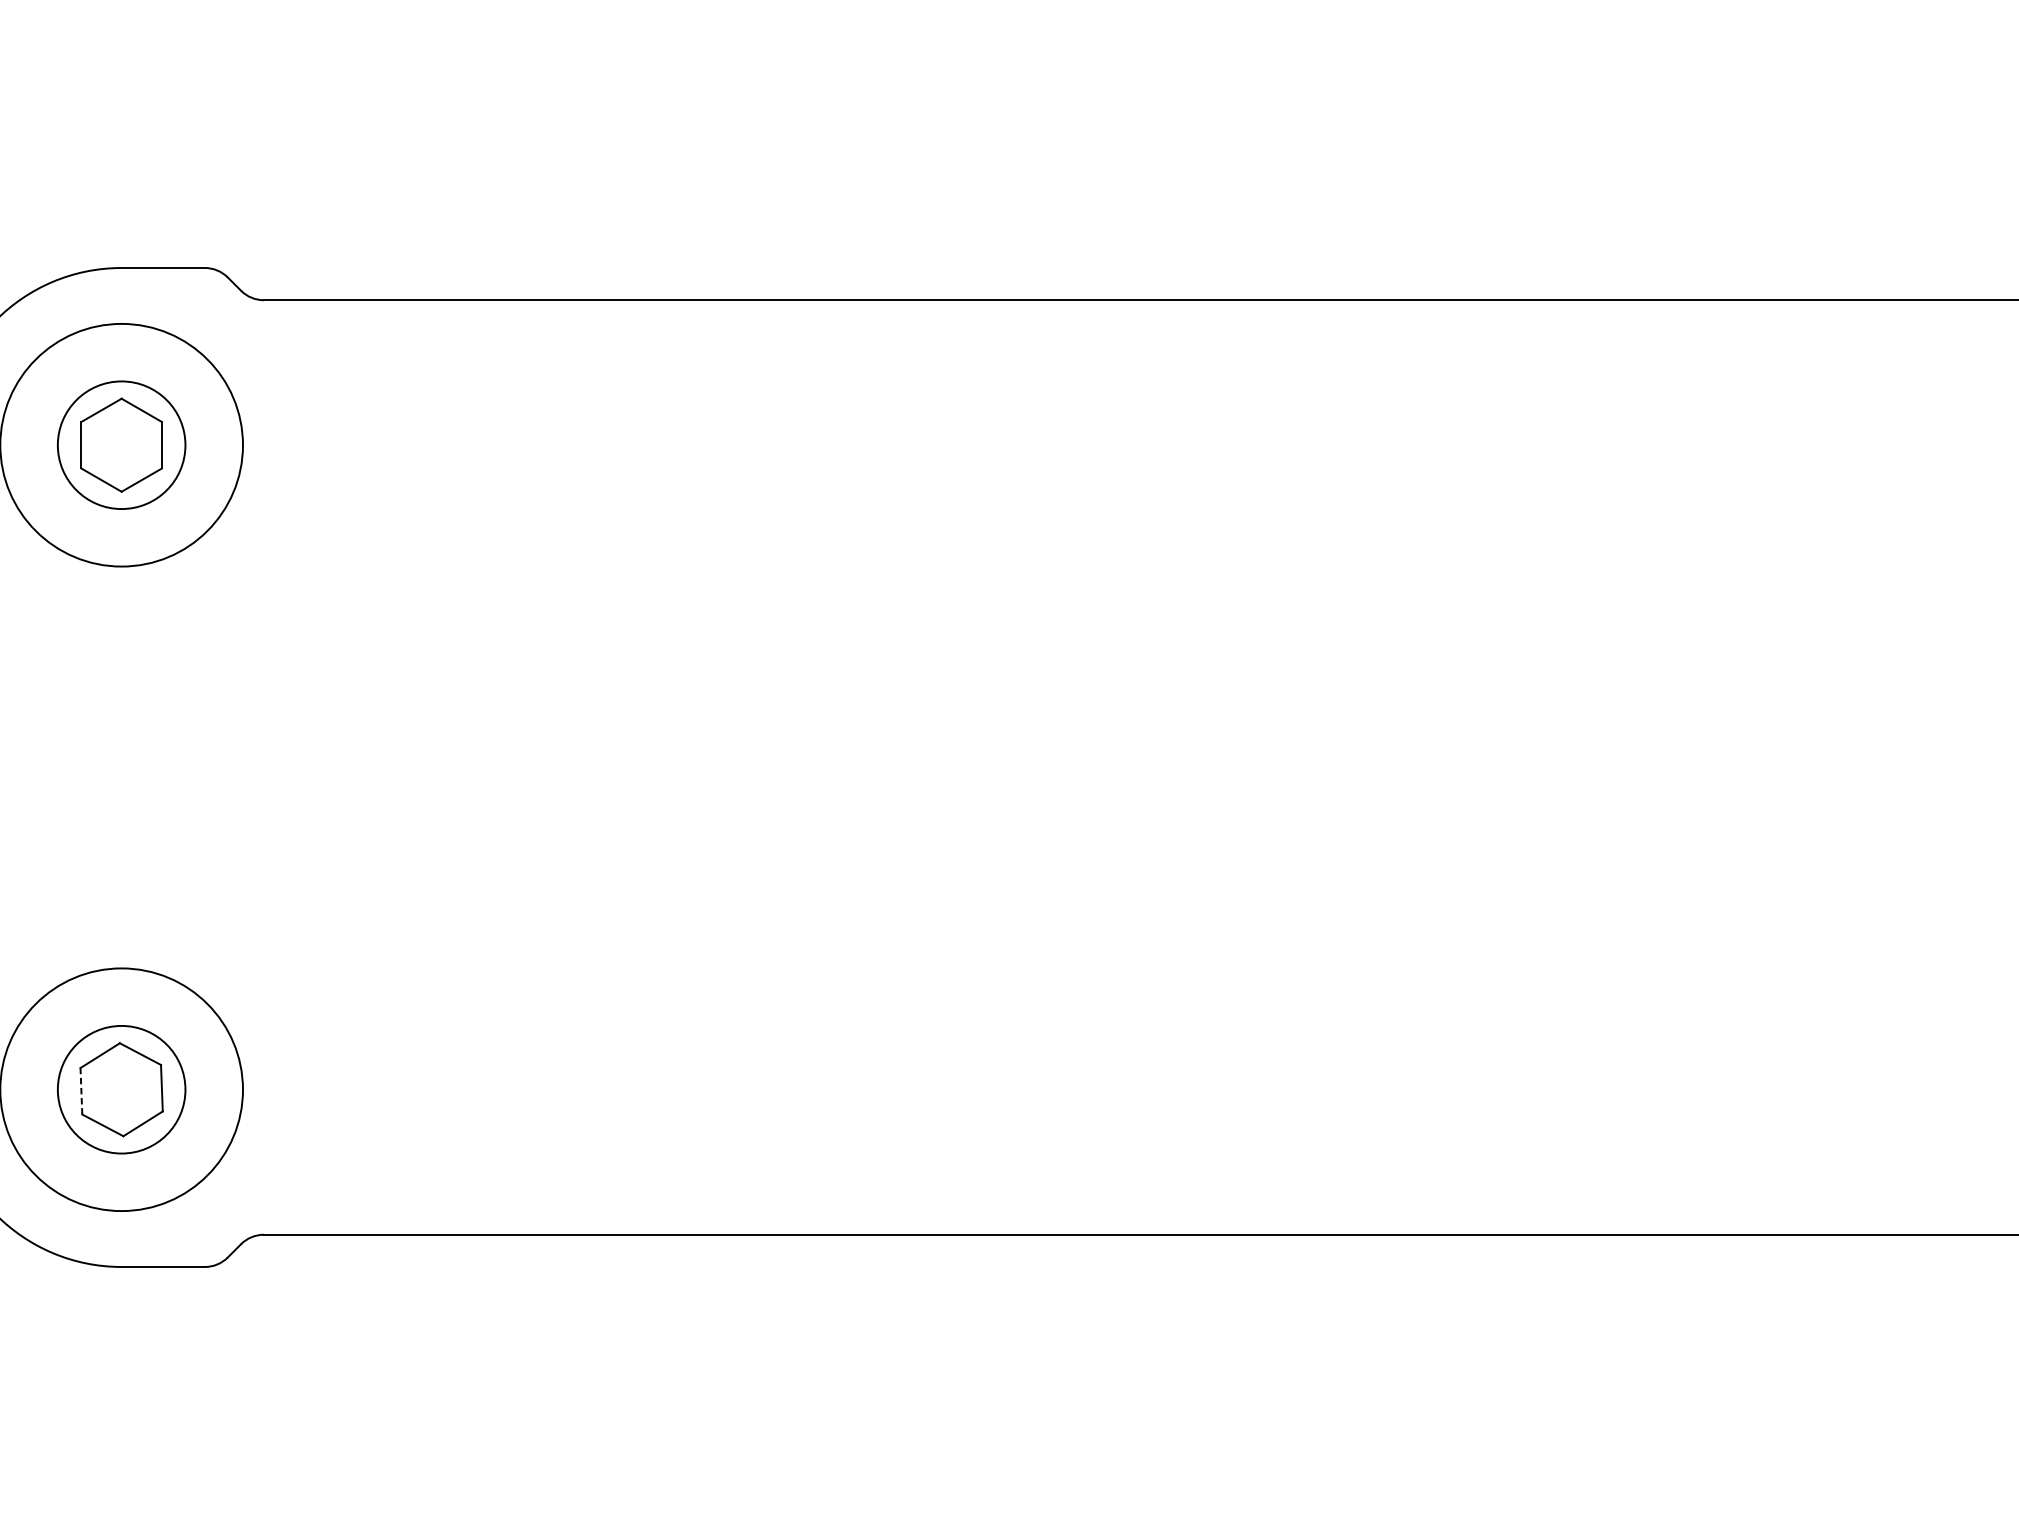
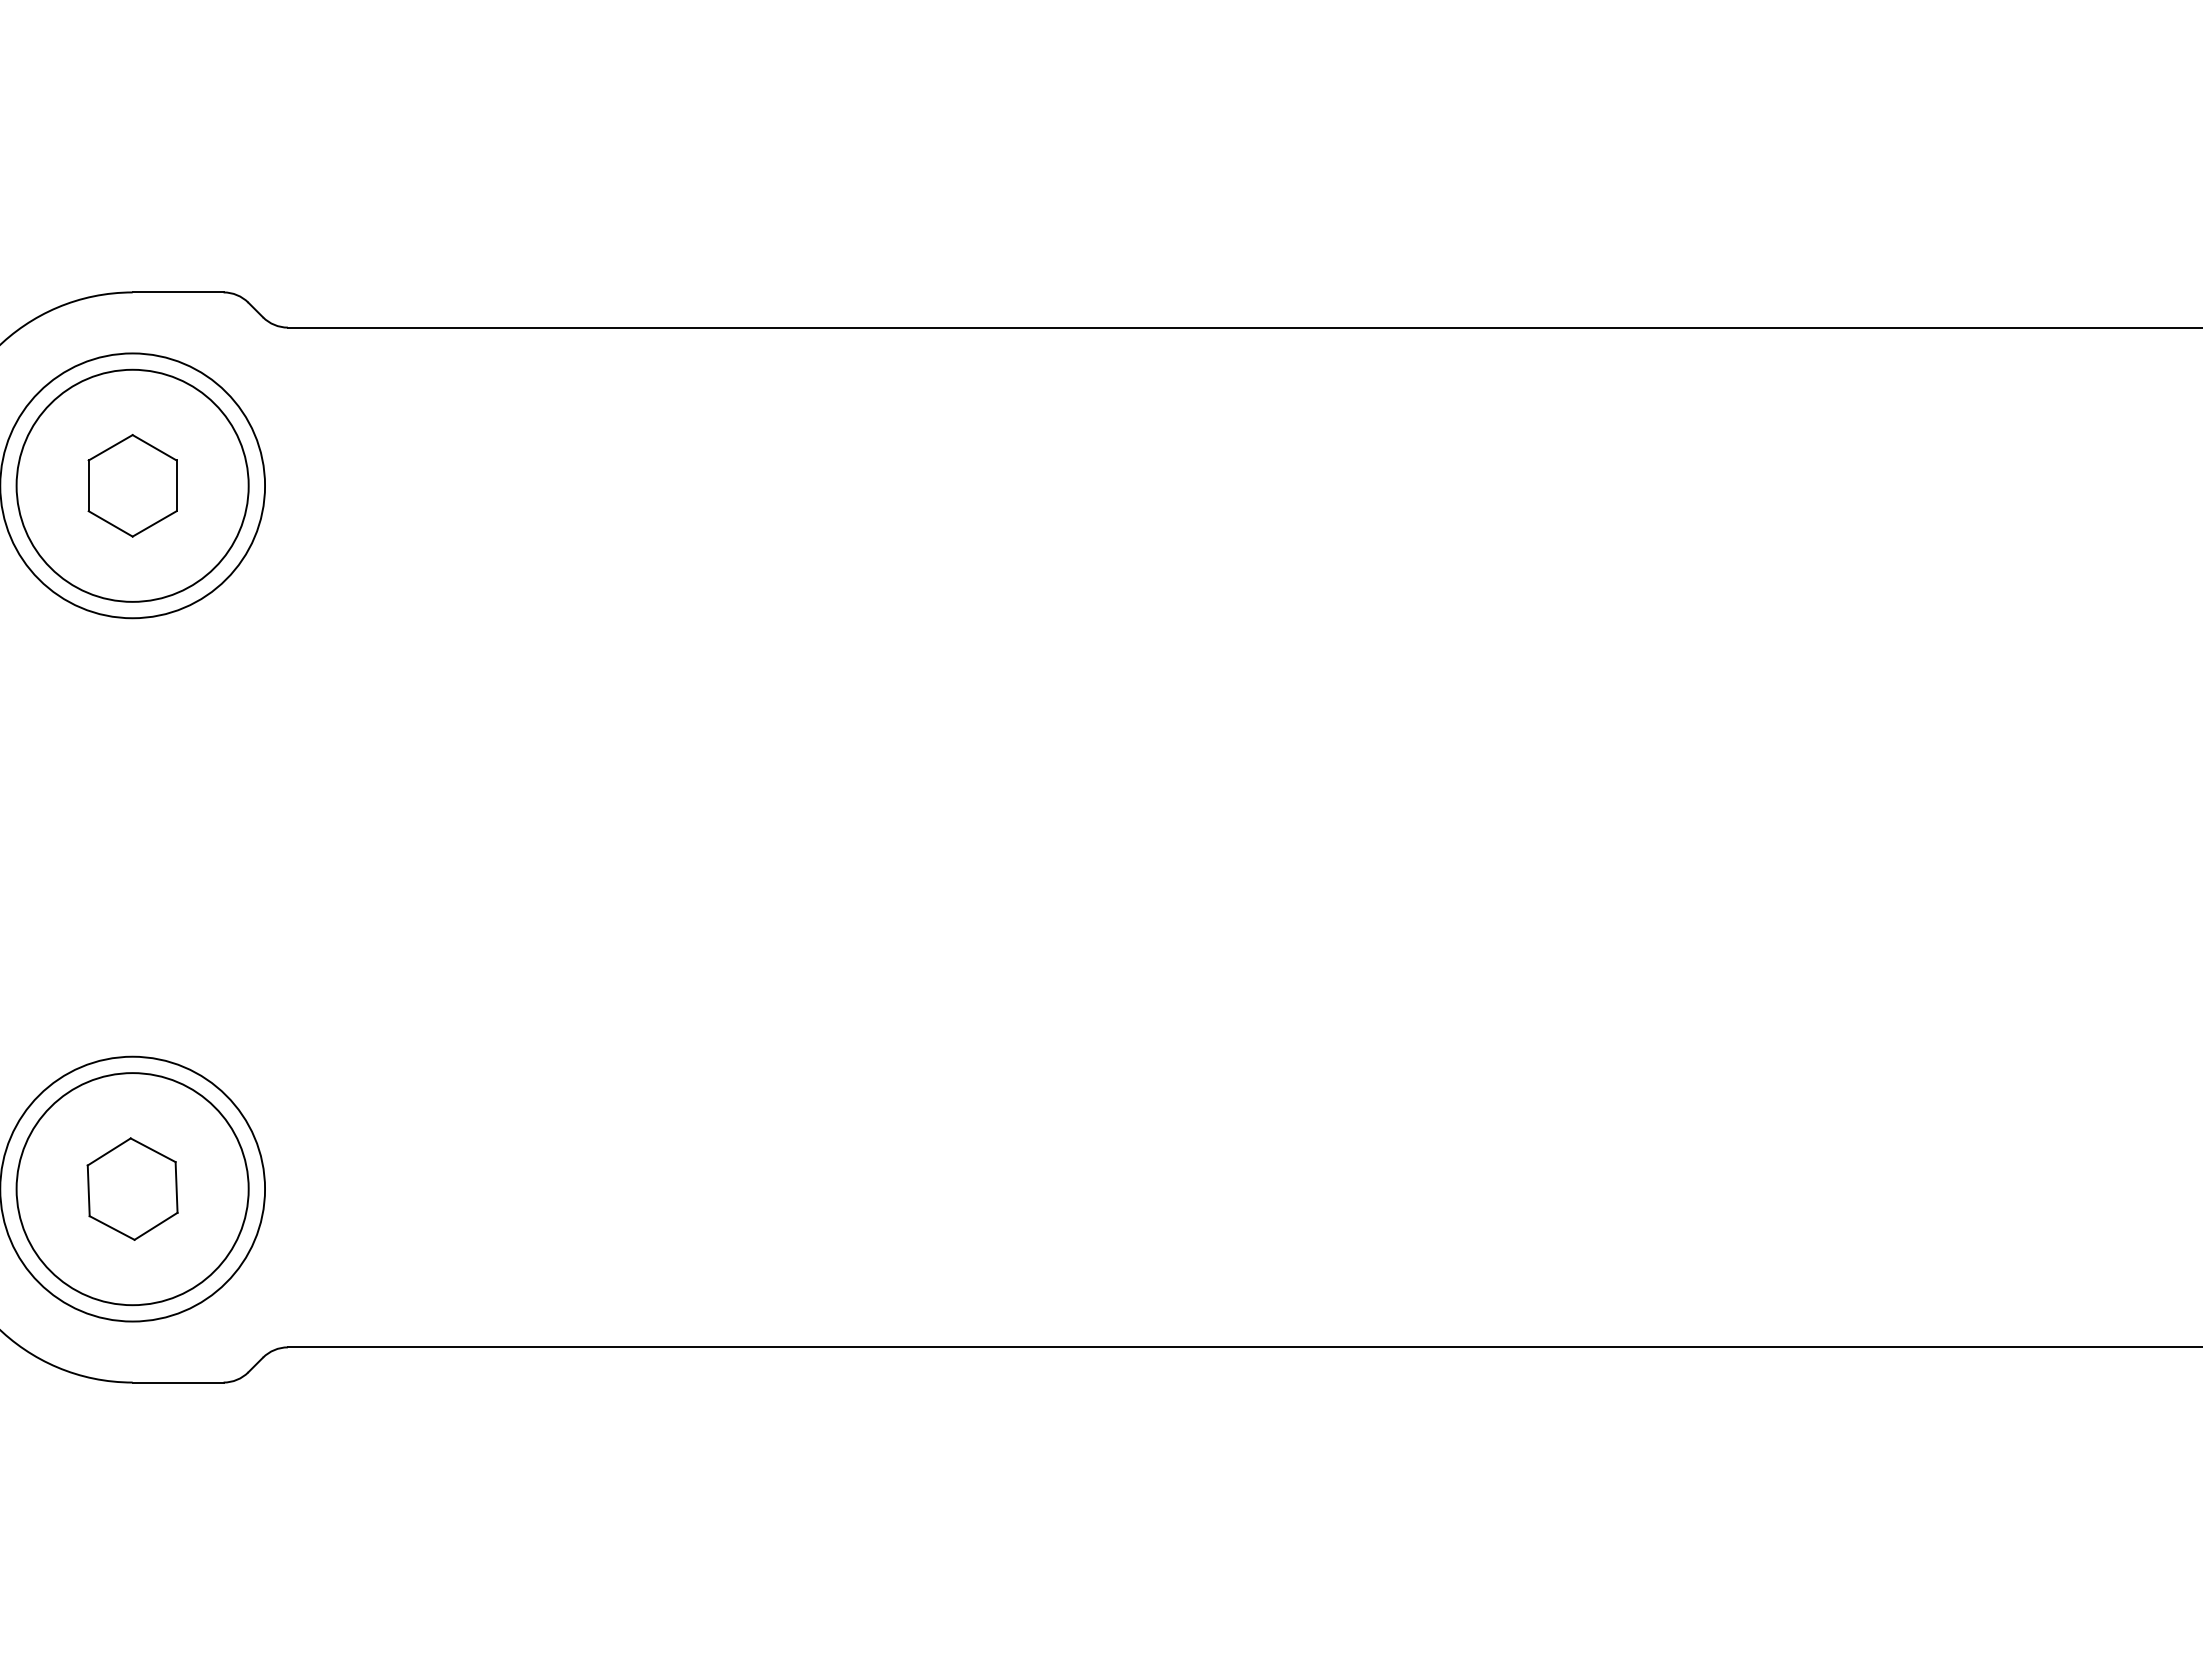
circle: (121, 444) -> (132, 485), size x1.67
line: (81, 1090) -> (88, 1190), dashed -> solid
circle: (121, 1090) -> (132, 1189), size x1.67

